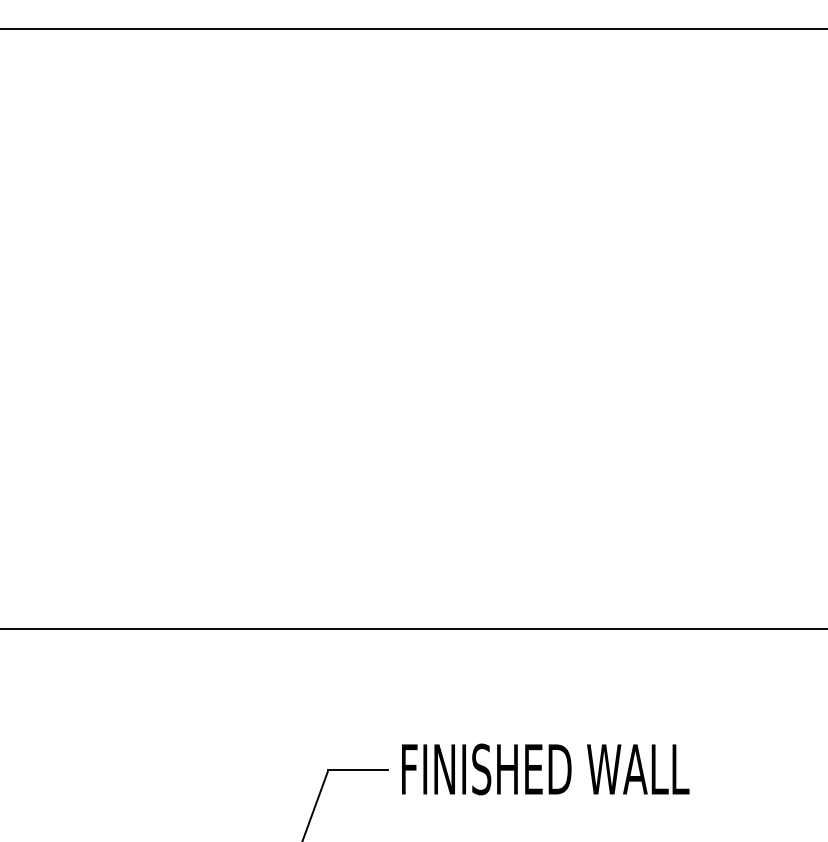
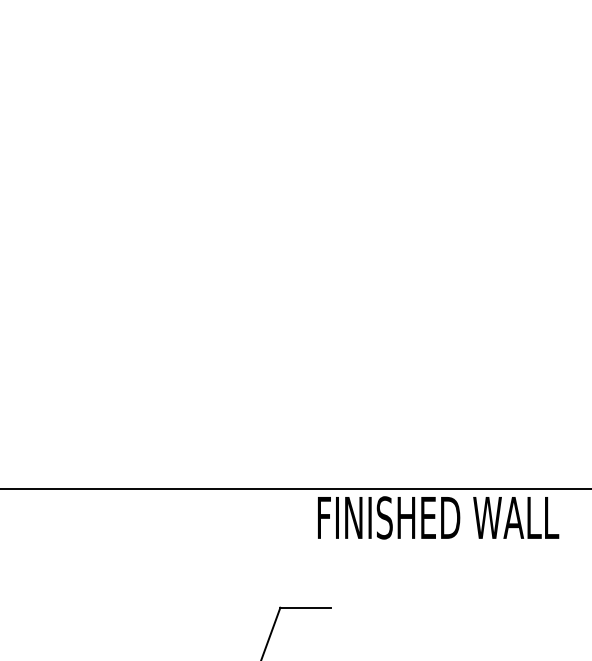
text: (545, 769) -> (438, 517), moved

